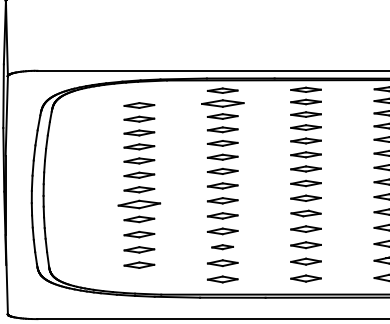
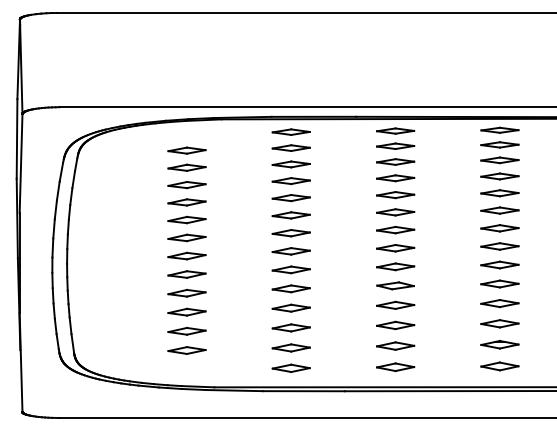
part: (222, 102) -> (290, 147), size x0.71
part: (138, 204) -> (186, 274), size x0.71
part: (222, 246) -> (290, 327), size x1.43

